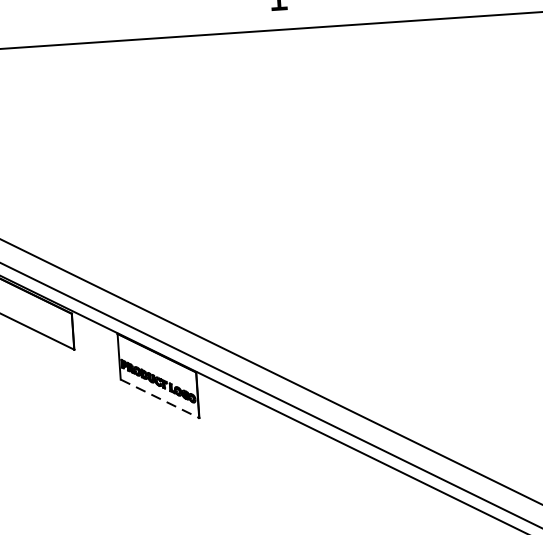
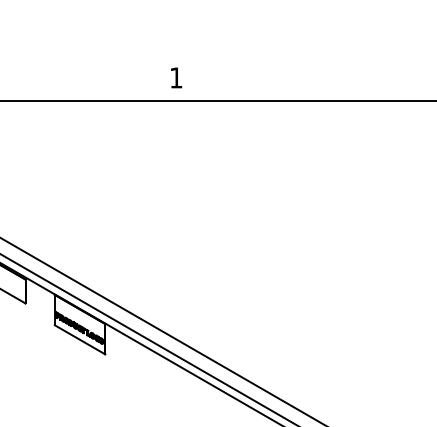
line: (160, 398) -> (80, 339), dashed -> solid

